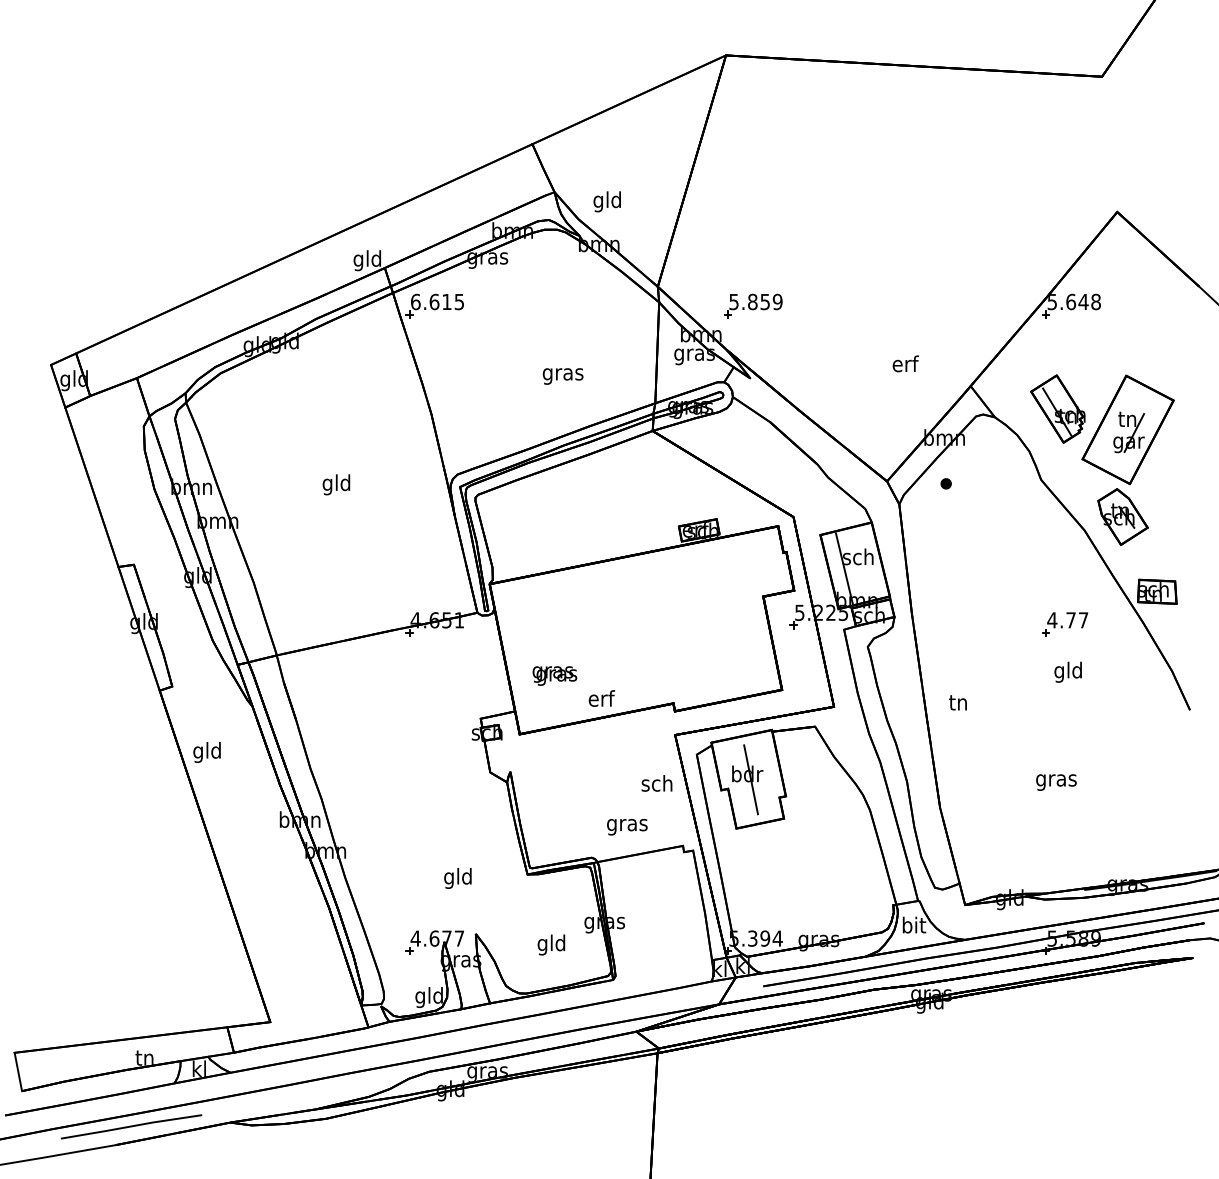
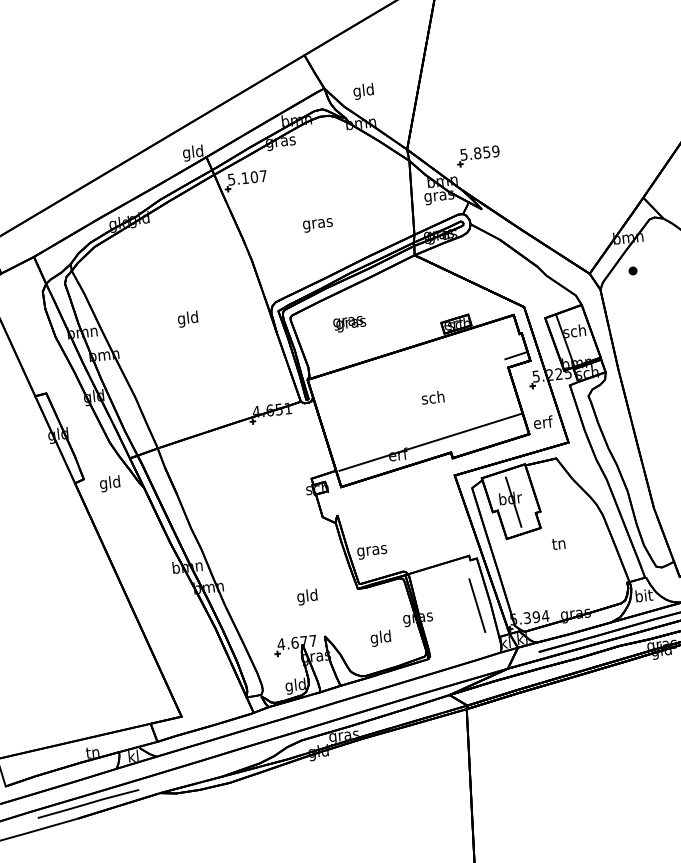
text: (437, 301) -> (247, 177), 6.615 -> 5.107
text: (905, 363) -> (543, 422), moved
text: (562, 376) -> (317, 225), moved
line: (774, 581) -> (515, 355), added
text: (554, 675) -> (349, 323), moved
line: (646, 686) -> (430, 442), added
text: (957, 702) -> (558, 543), moved
text: (206, 752) -> (109, 483), moved
text: (656, 783) -> (432, 397), moved
text: (627, 827) -> (372, 552), moved
line: (686, 914) -> (477, 605), added

